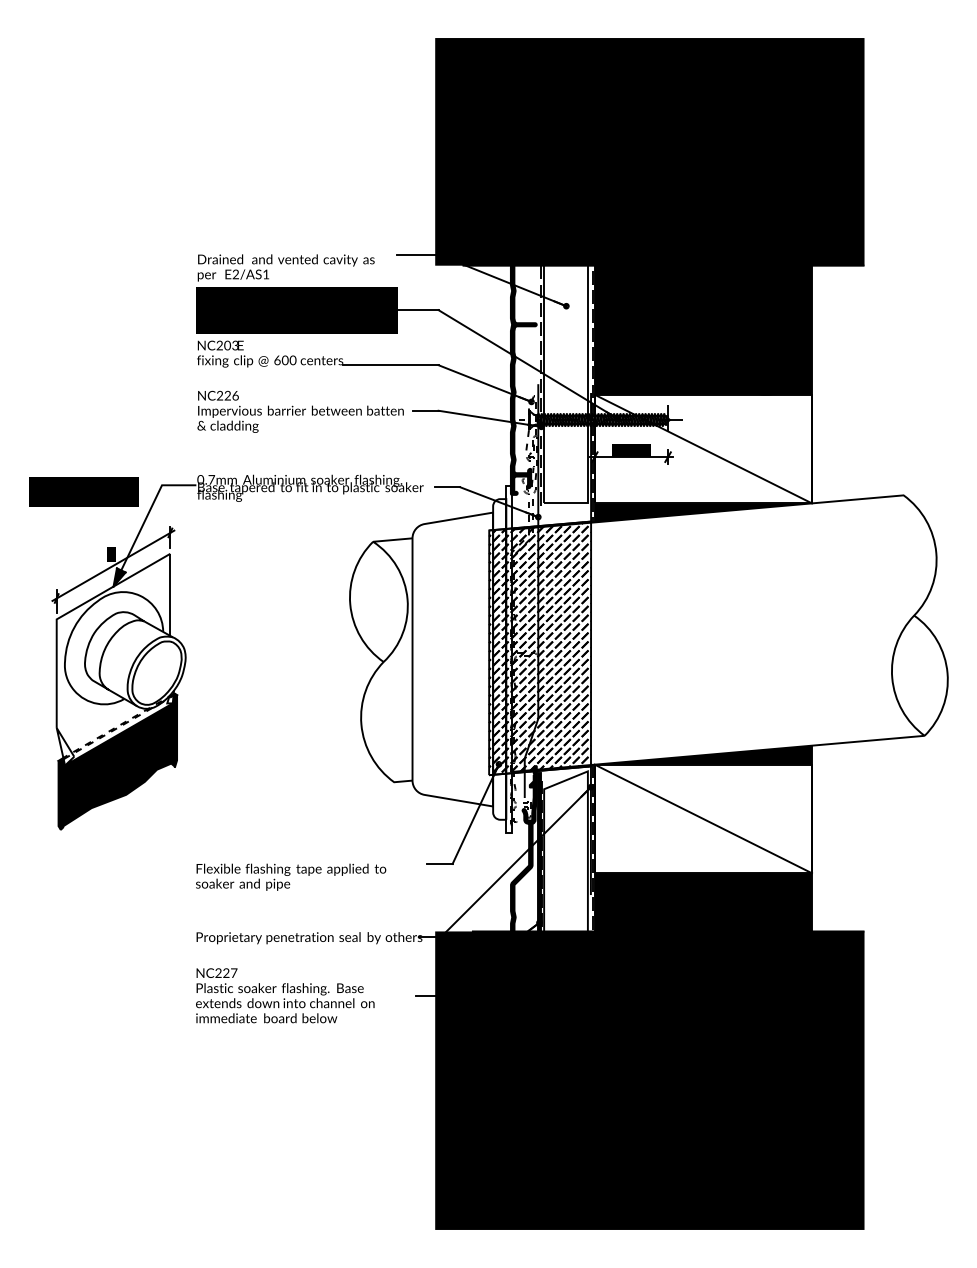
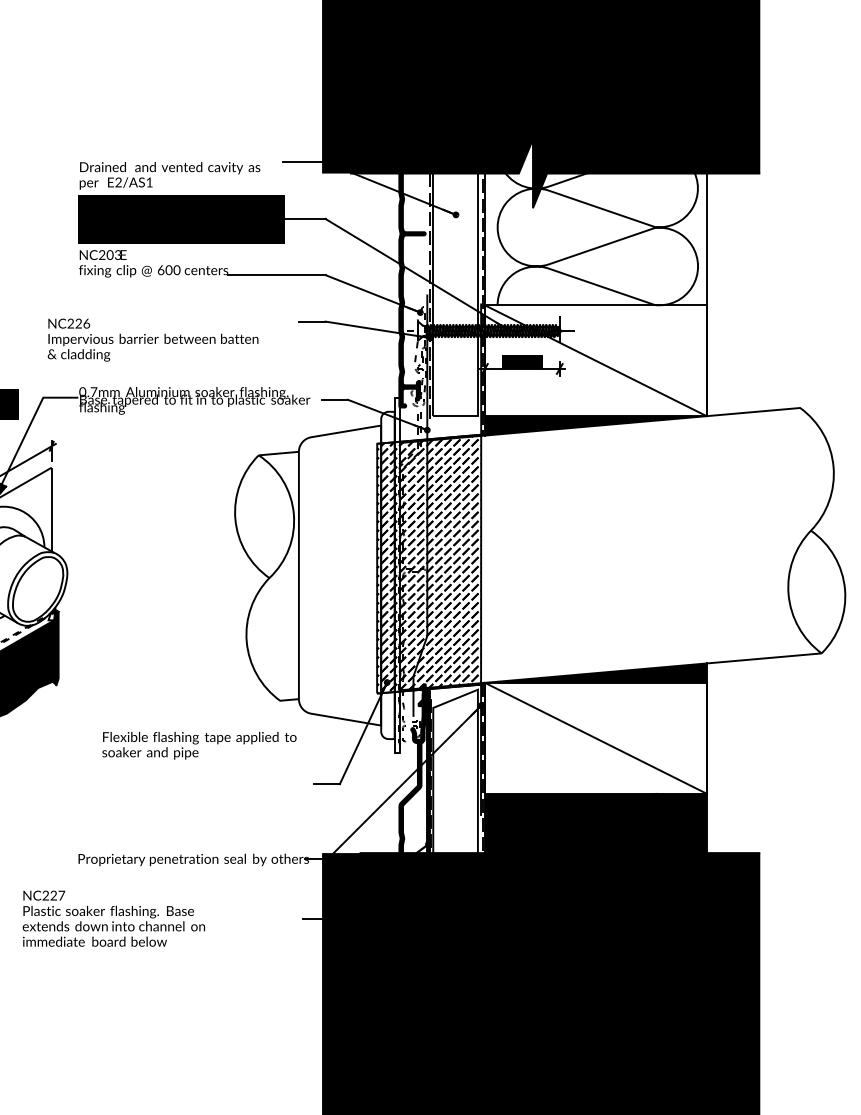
fill: (702, 313) -> (594, 222), removed
text: (300, 411) -> (152, 339), moved
text: (291, 876) -> (199, 744), moved
text: (285, 995) -> (114, 918), moved

